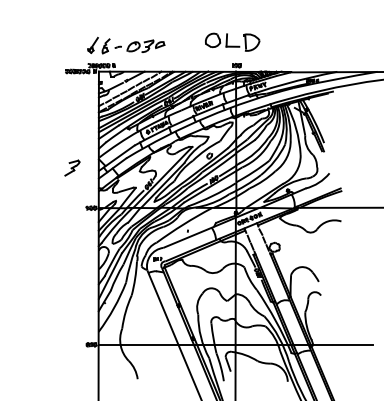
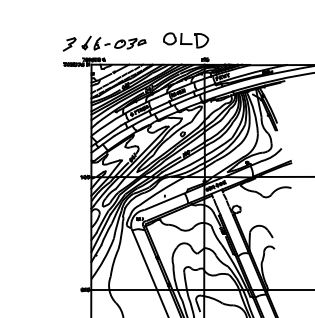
part: (232, 41) -> (185, 39), moved
part: (72, 167) -> (69, 43), moved

